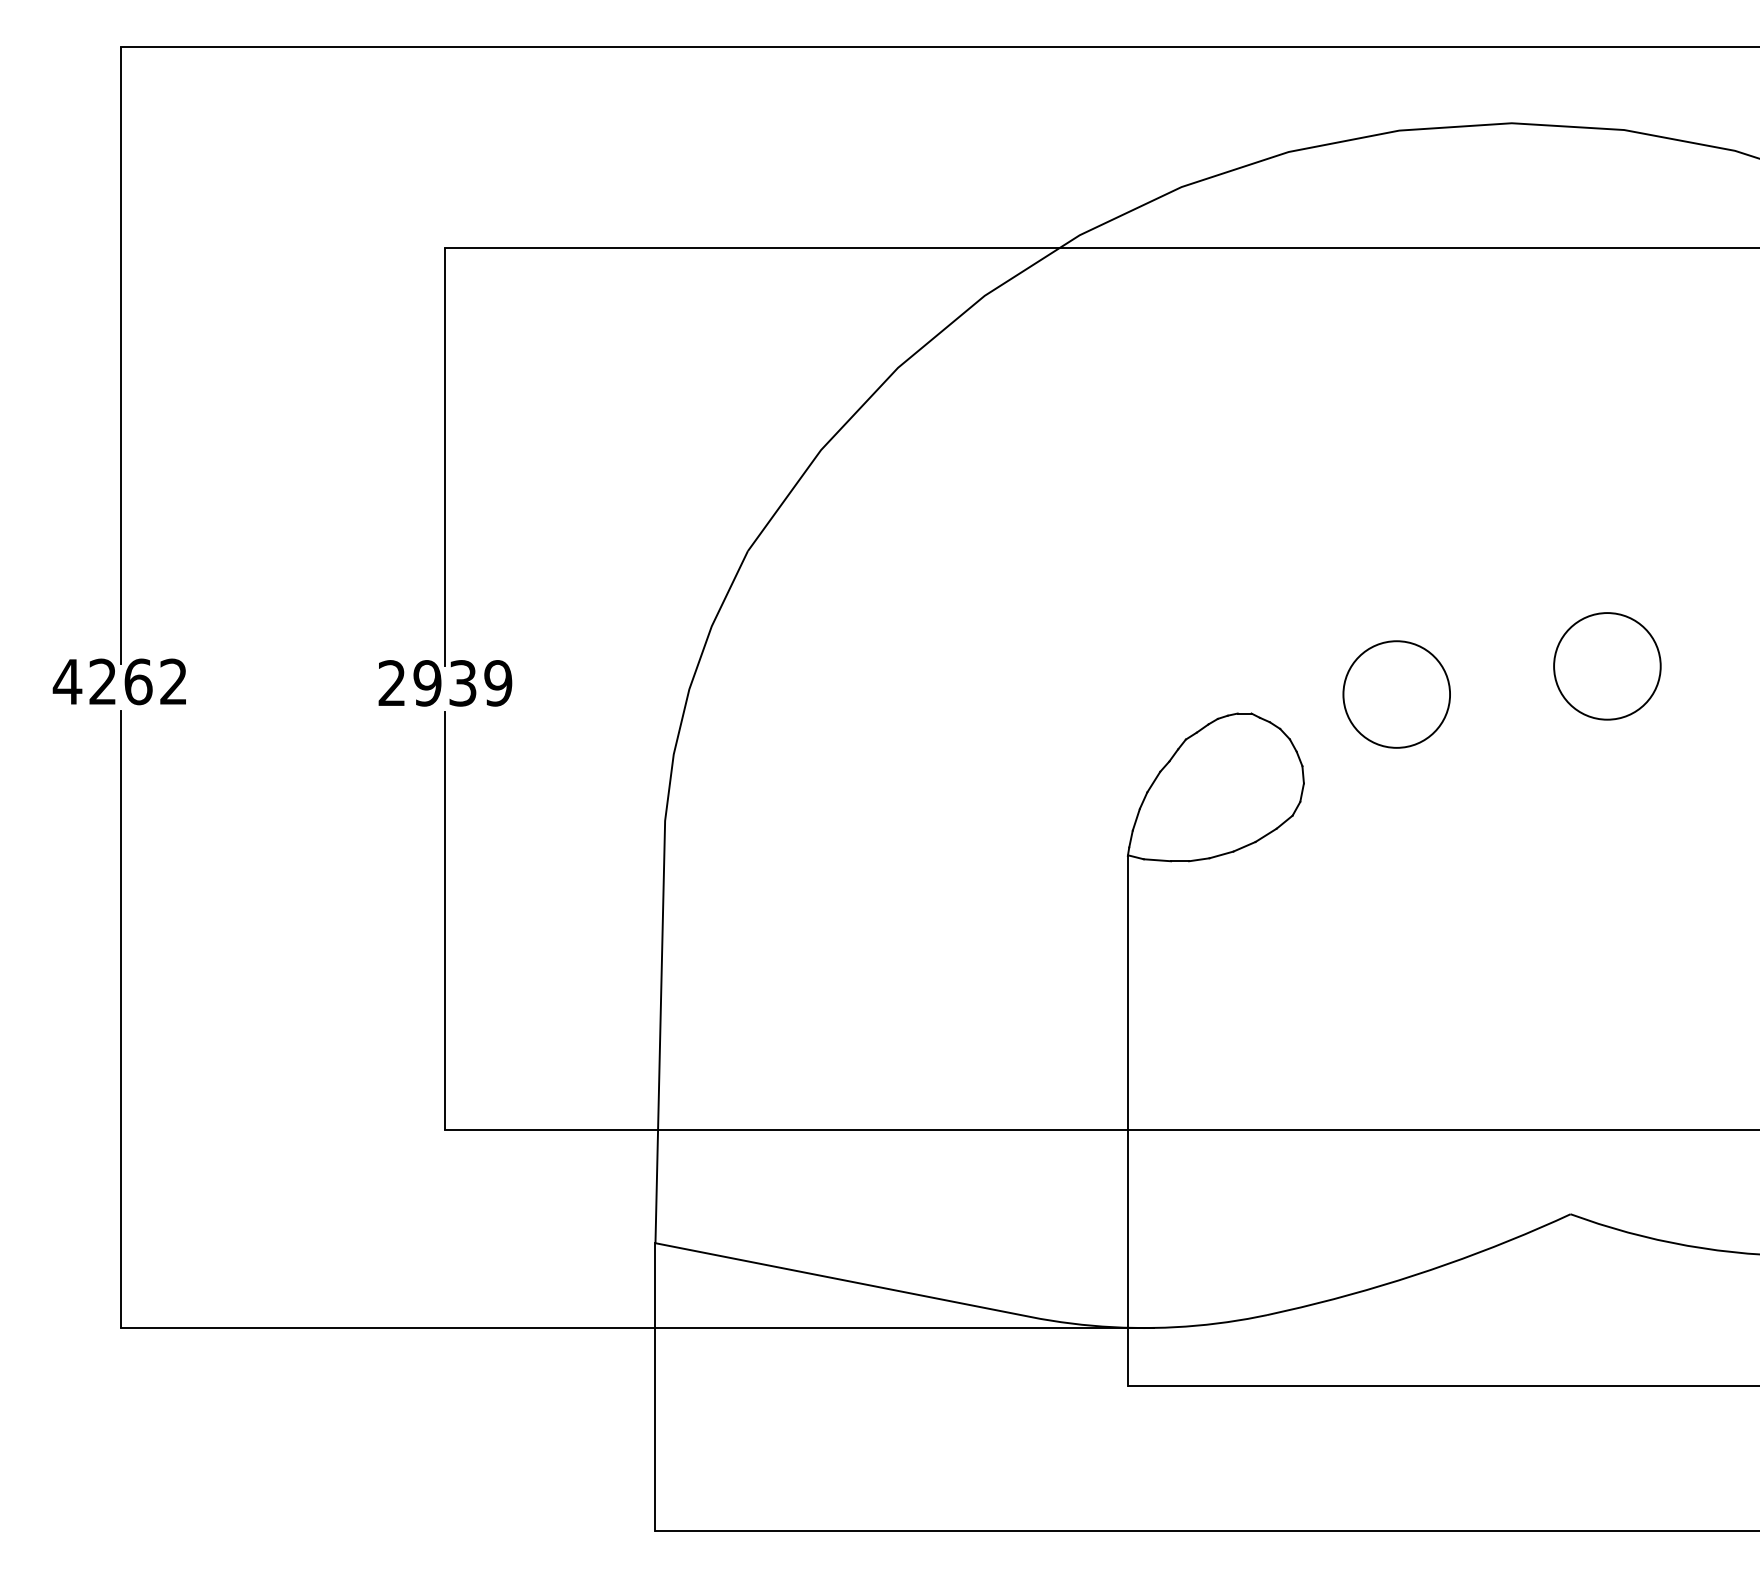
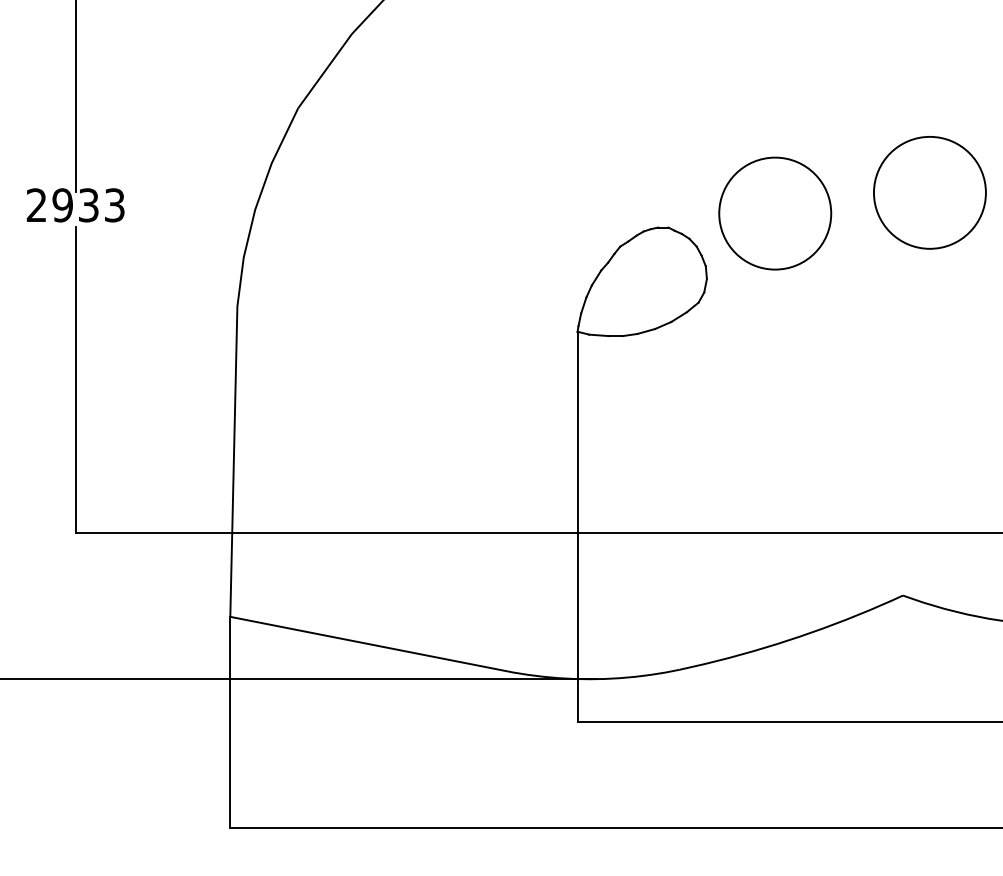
circle: (1607, 666) -> (930, 192), size x1.43
text: (498, 683) -> (114, 205), 2939 -> 2933
circle: (1396, 694) -> (774, 213), size x1.43

